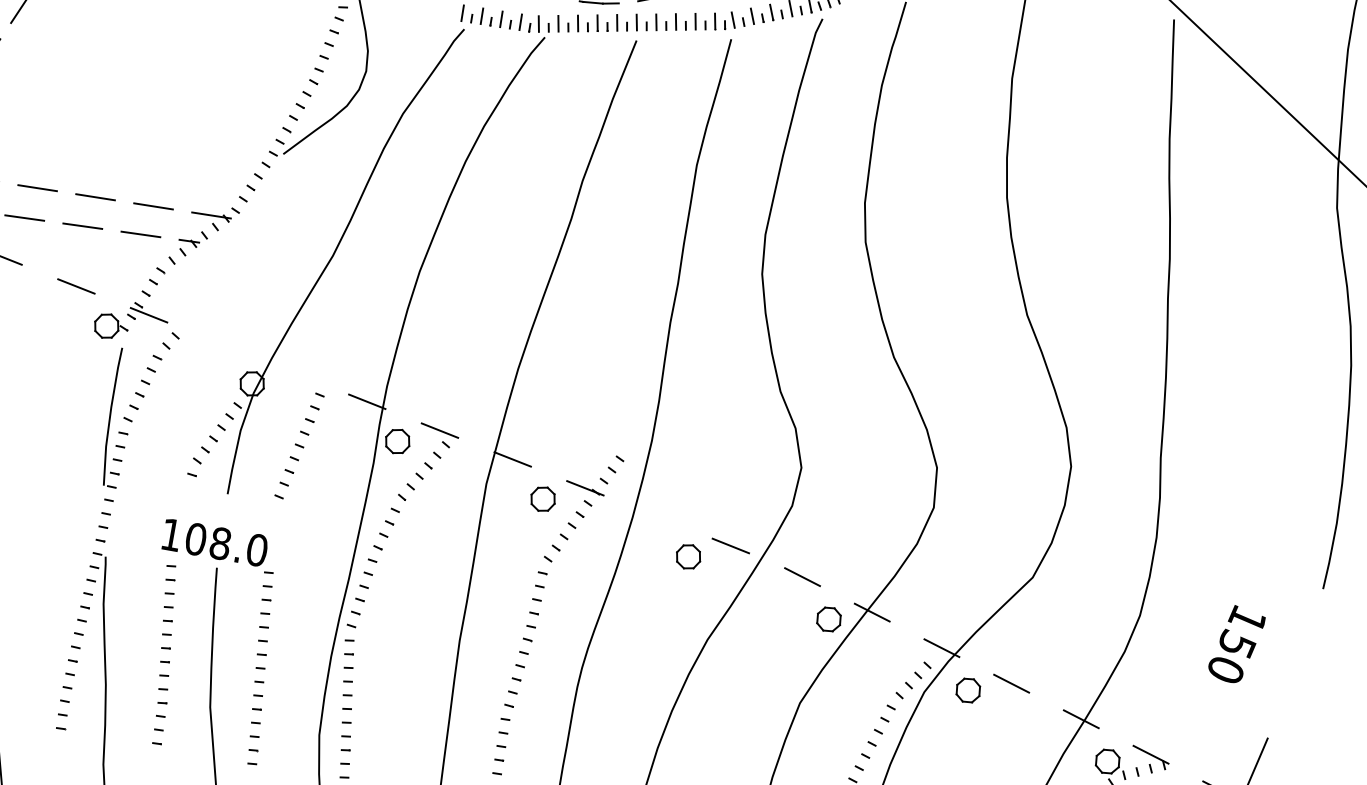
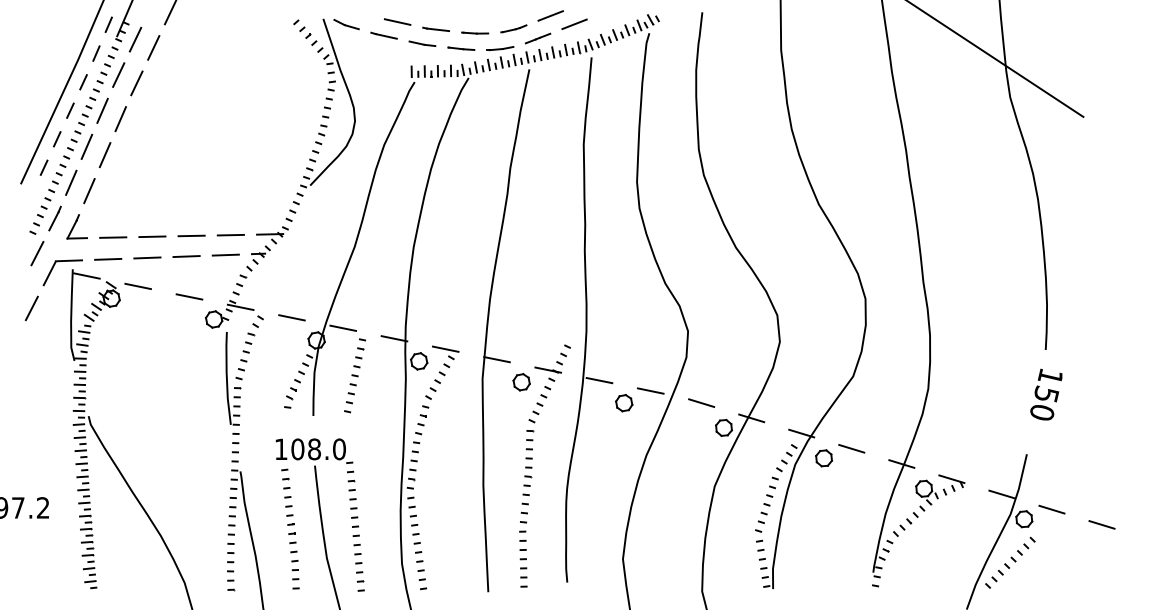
line: (221, 343) -> (291, 317), added
line: (295, 371) -> (343, 327), added
line: (658, 517) -> (599, 380), added
text: (1236, 644) -> (1046, 394), moved

